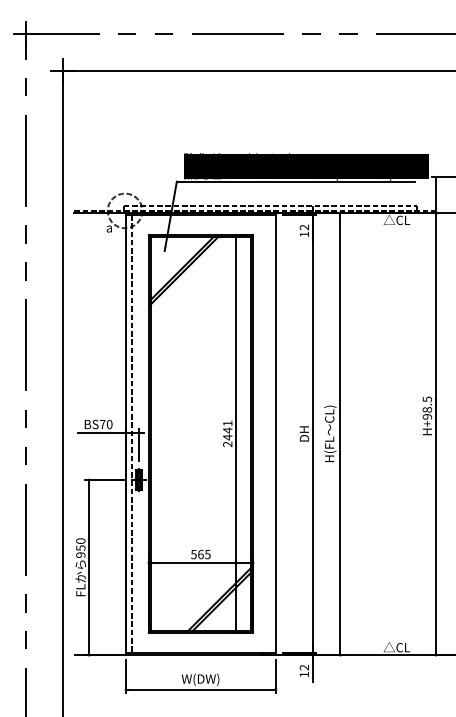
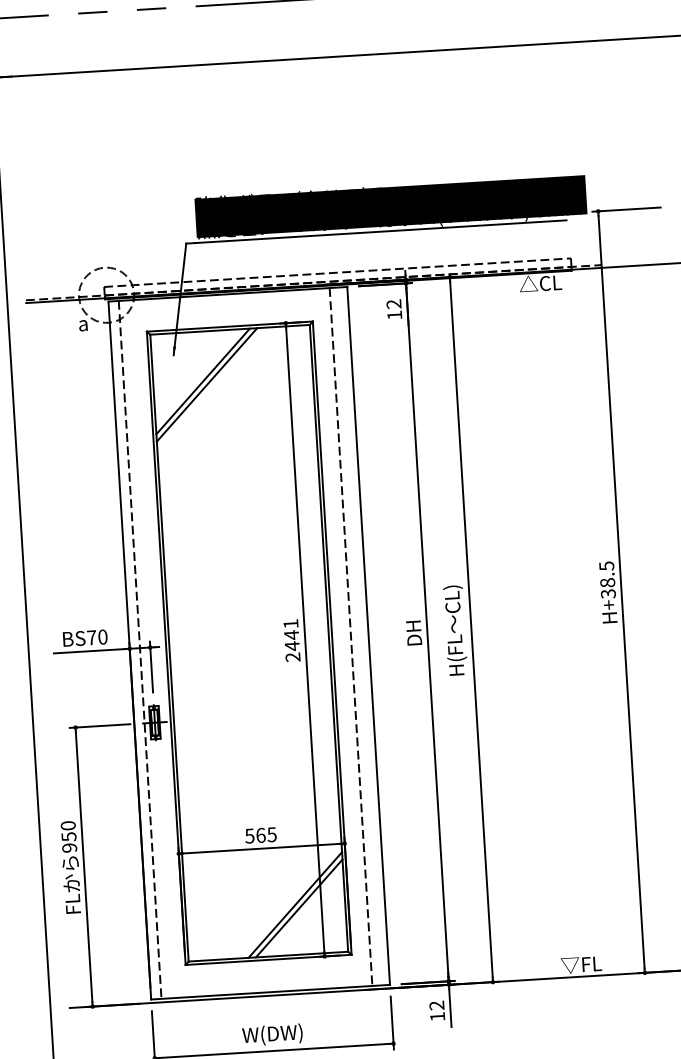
text: (427, 416) -> (608, 593), H+98.5 -> H+38.5
line: (264, 433) -> (350, 636), added
text: (396, 647) -> (581, 964), △CL -> ▽FL

